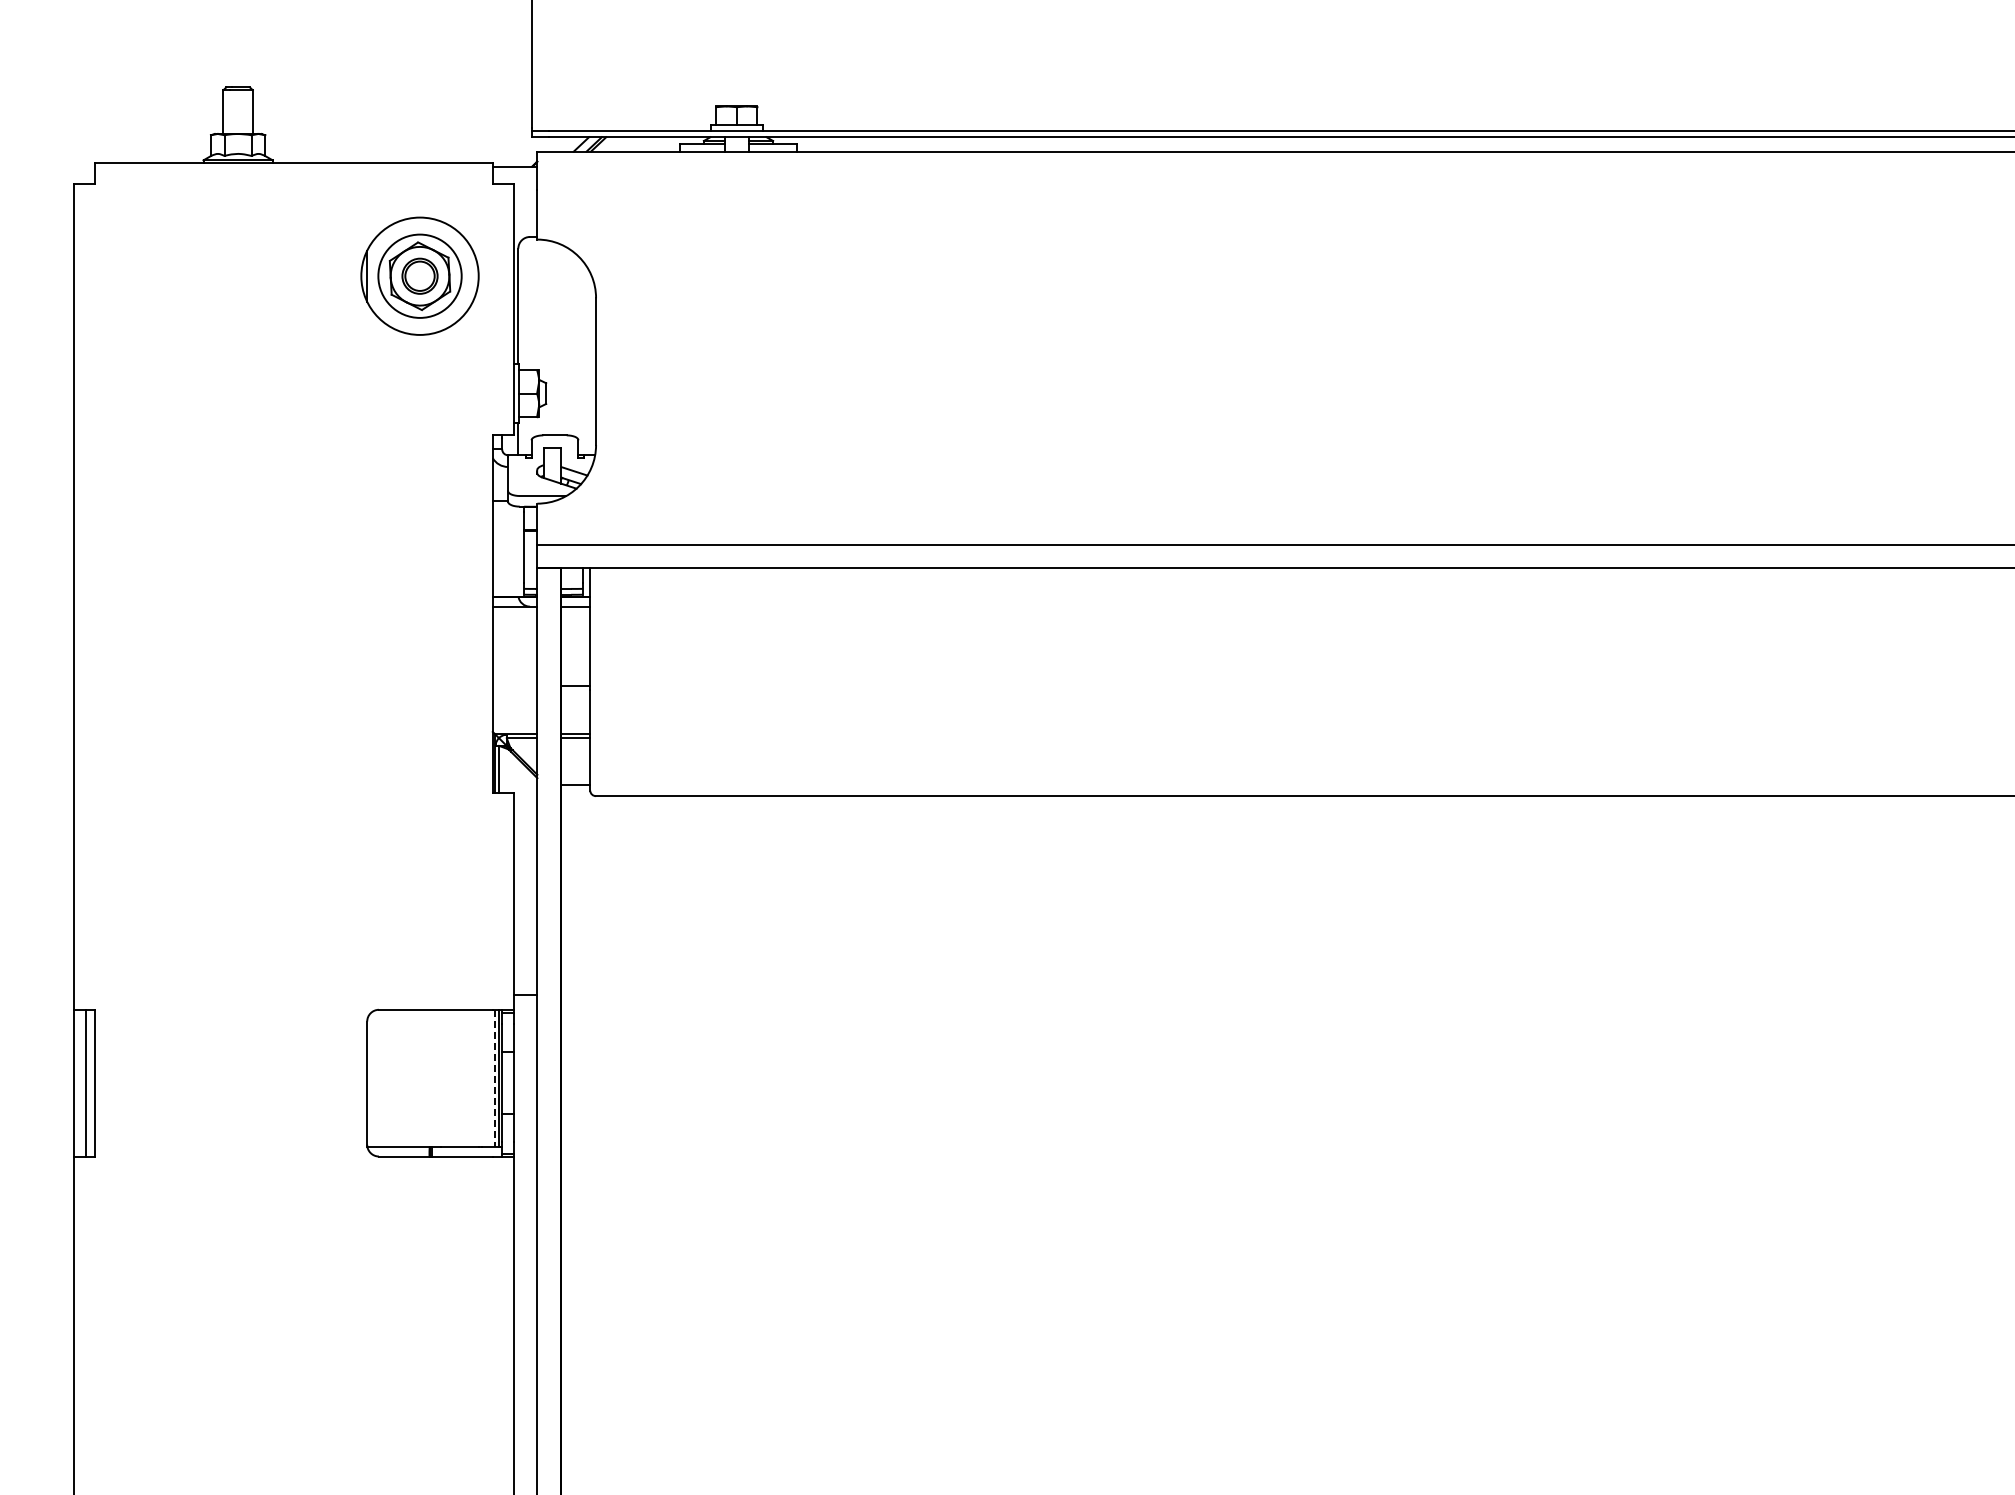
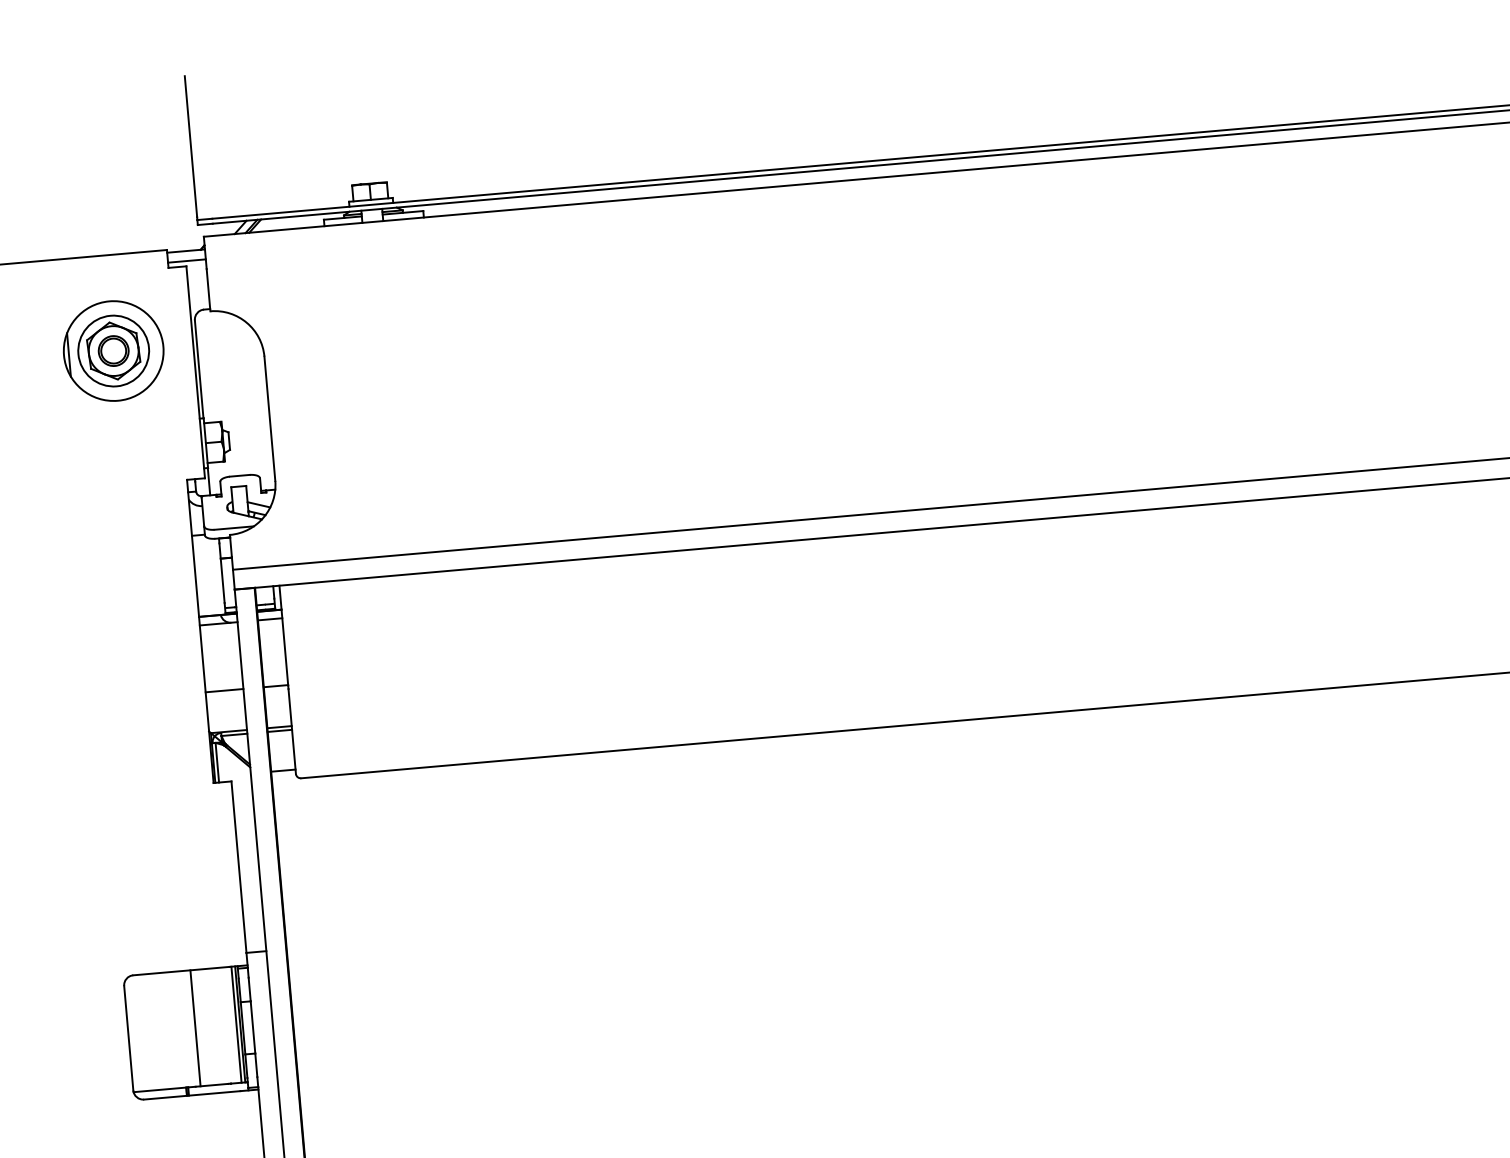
line: (514, 178) -> (186, 261), added
line: (514, 685) -> (224, 690), added
line: (446, 1077) -> (195, 1027), added
line: (494, 1078) -> (236, 1024), dashed -> solid

